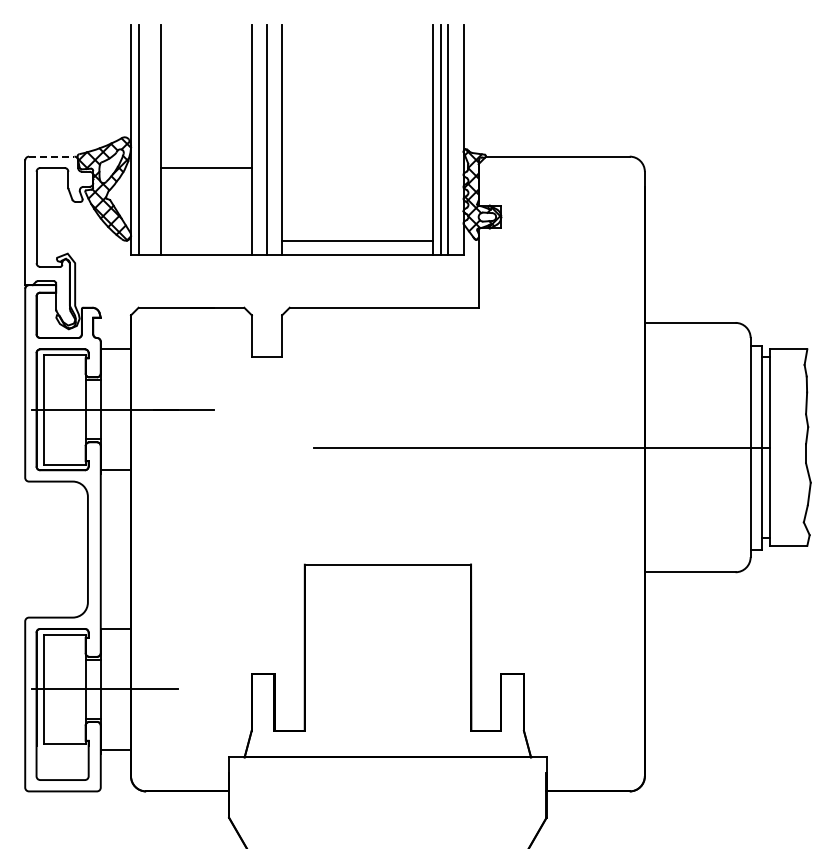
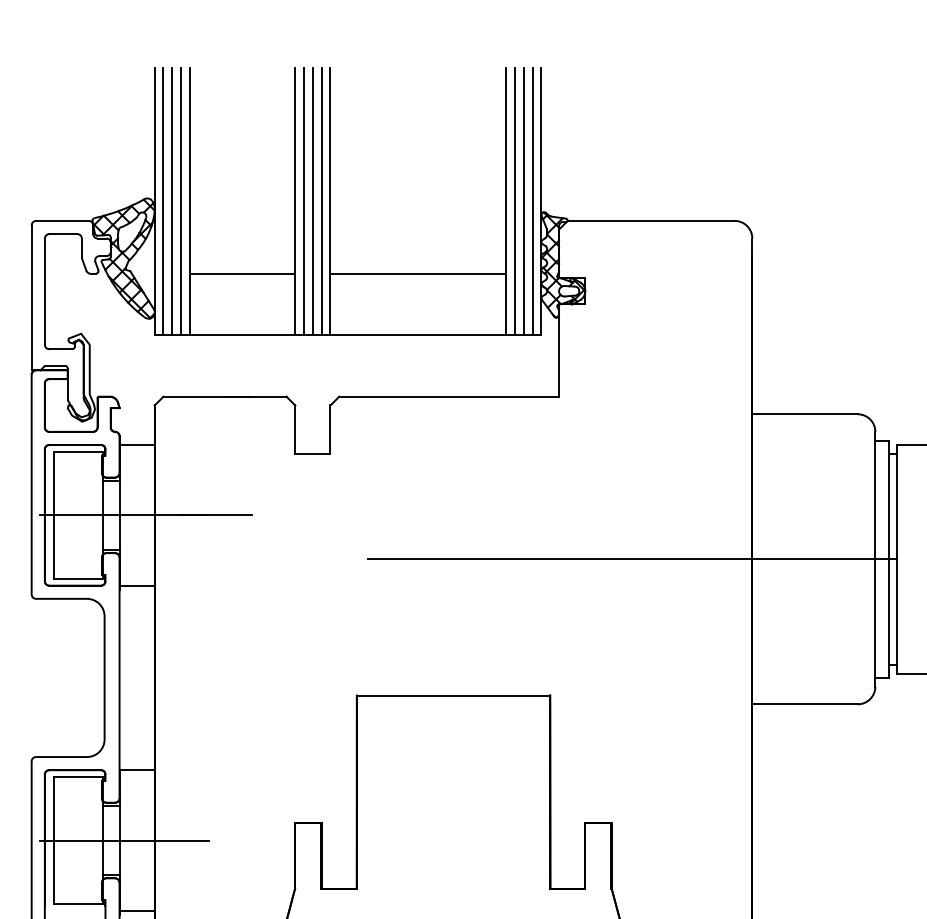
line: (146, 139) -> (172, 200), added
line: (153, 139) -> (180, 200), added
line: (259, 139) -> (304, 200), added
line: (274, 139) -> (321, 200), added
line: (455, 139) -> (532, 200), added
line: (51, 156) -> (62, 220), dashed -> solid
line: (206, 167) -> (242, 273), moved
line: (357, 240) -> (418, 273), moved

